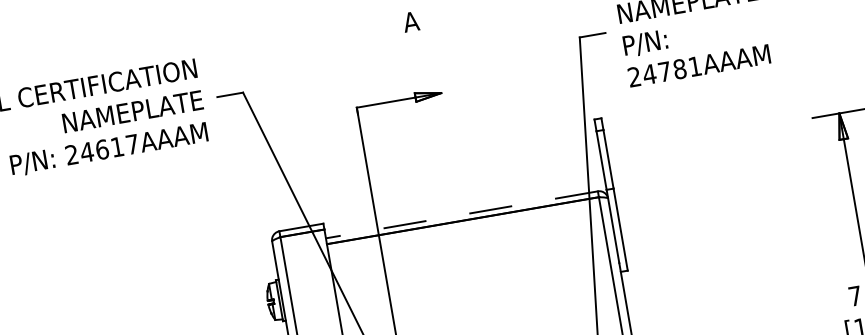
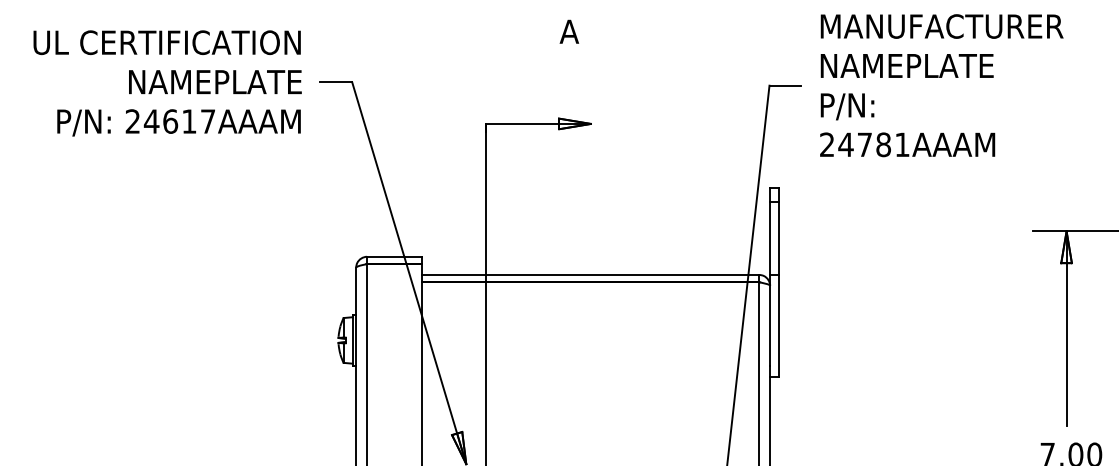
line: (461, 214) -> (590, 274), dashed -> solid

